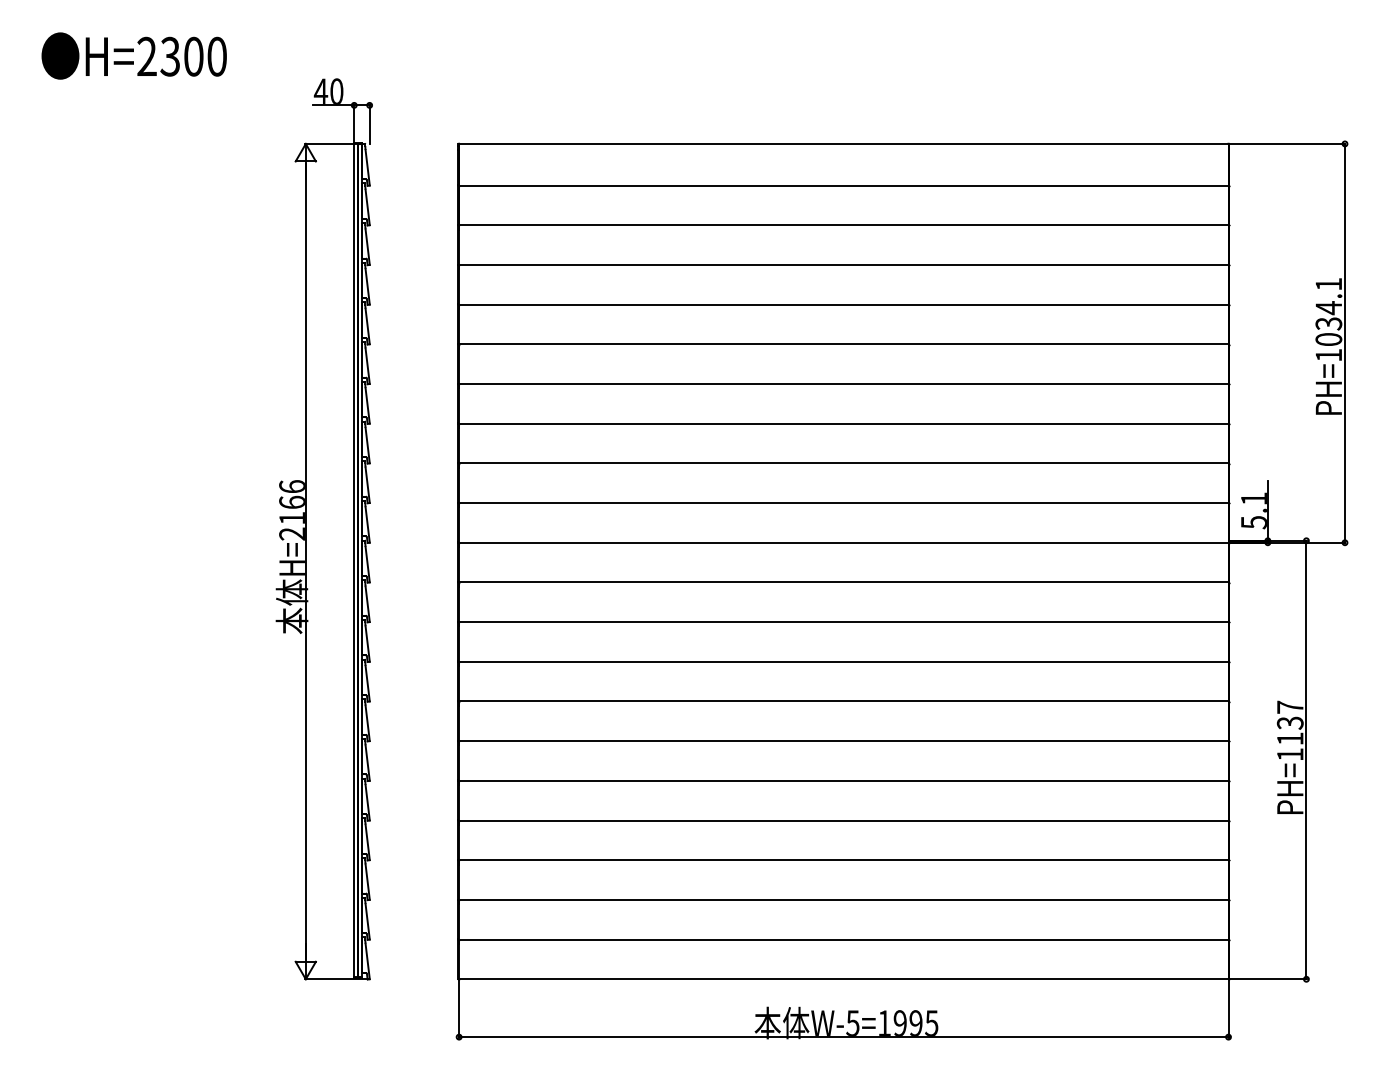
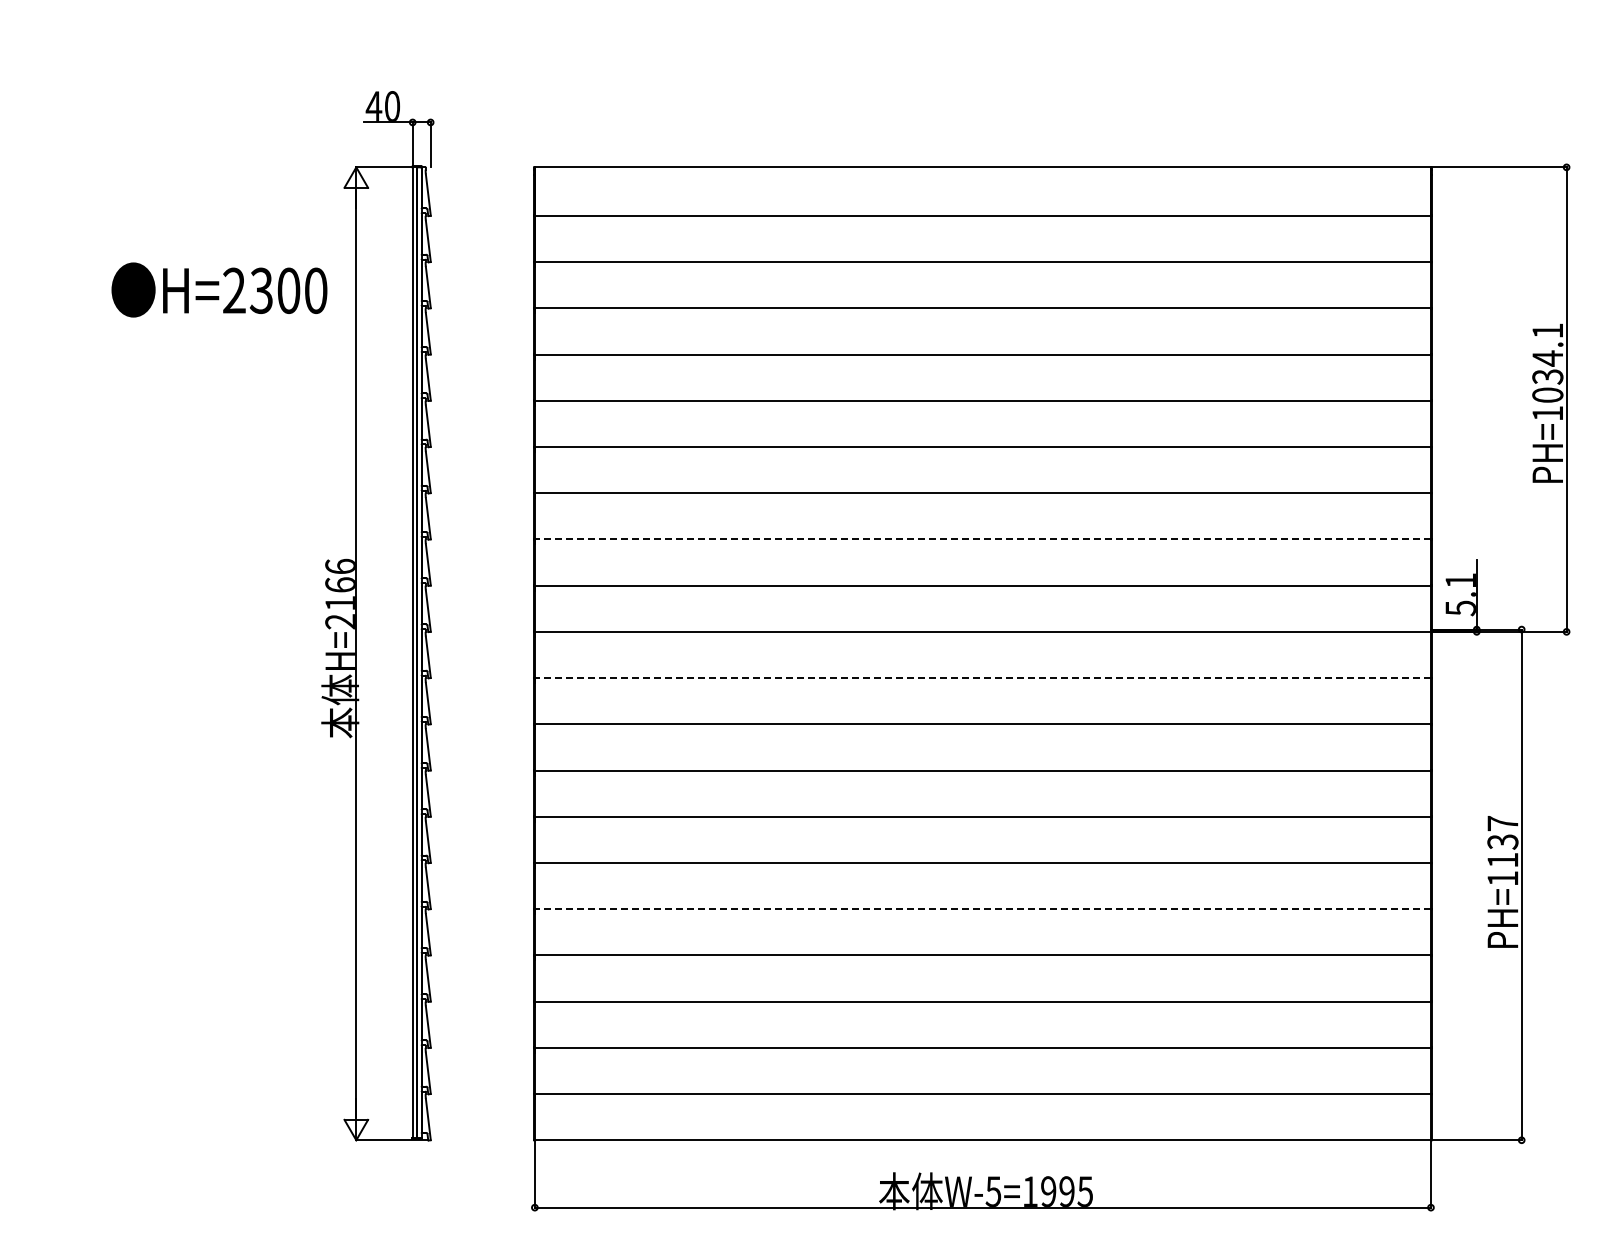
text: (134, 55) -> (219, 289), moved
line: (843, 463) -> (982, 539), solid -> dashed
line: (843, 582) -> (982, 678), solid -> dashed
line: (843, 781) -> (982, 909), solid -> dashed

